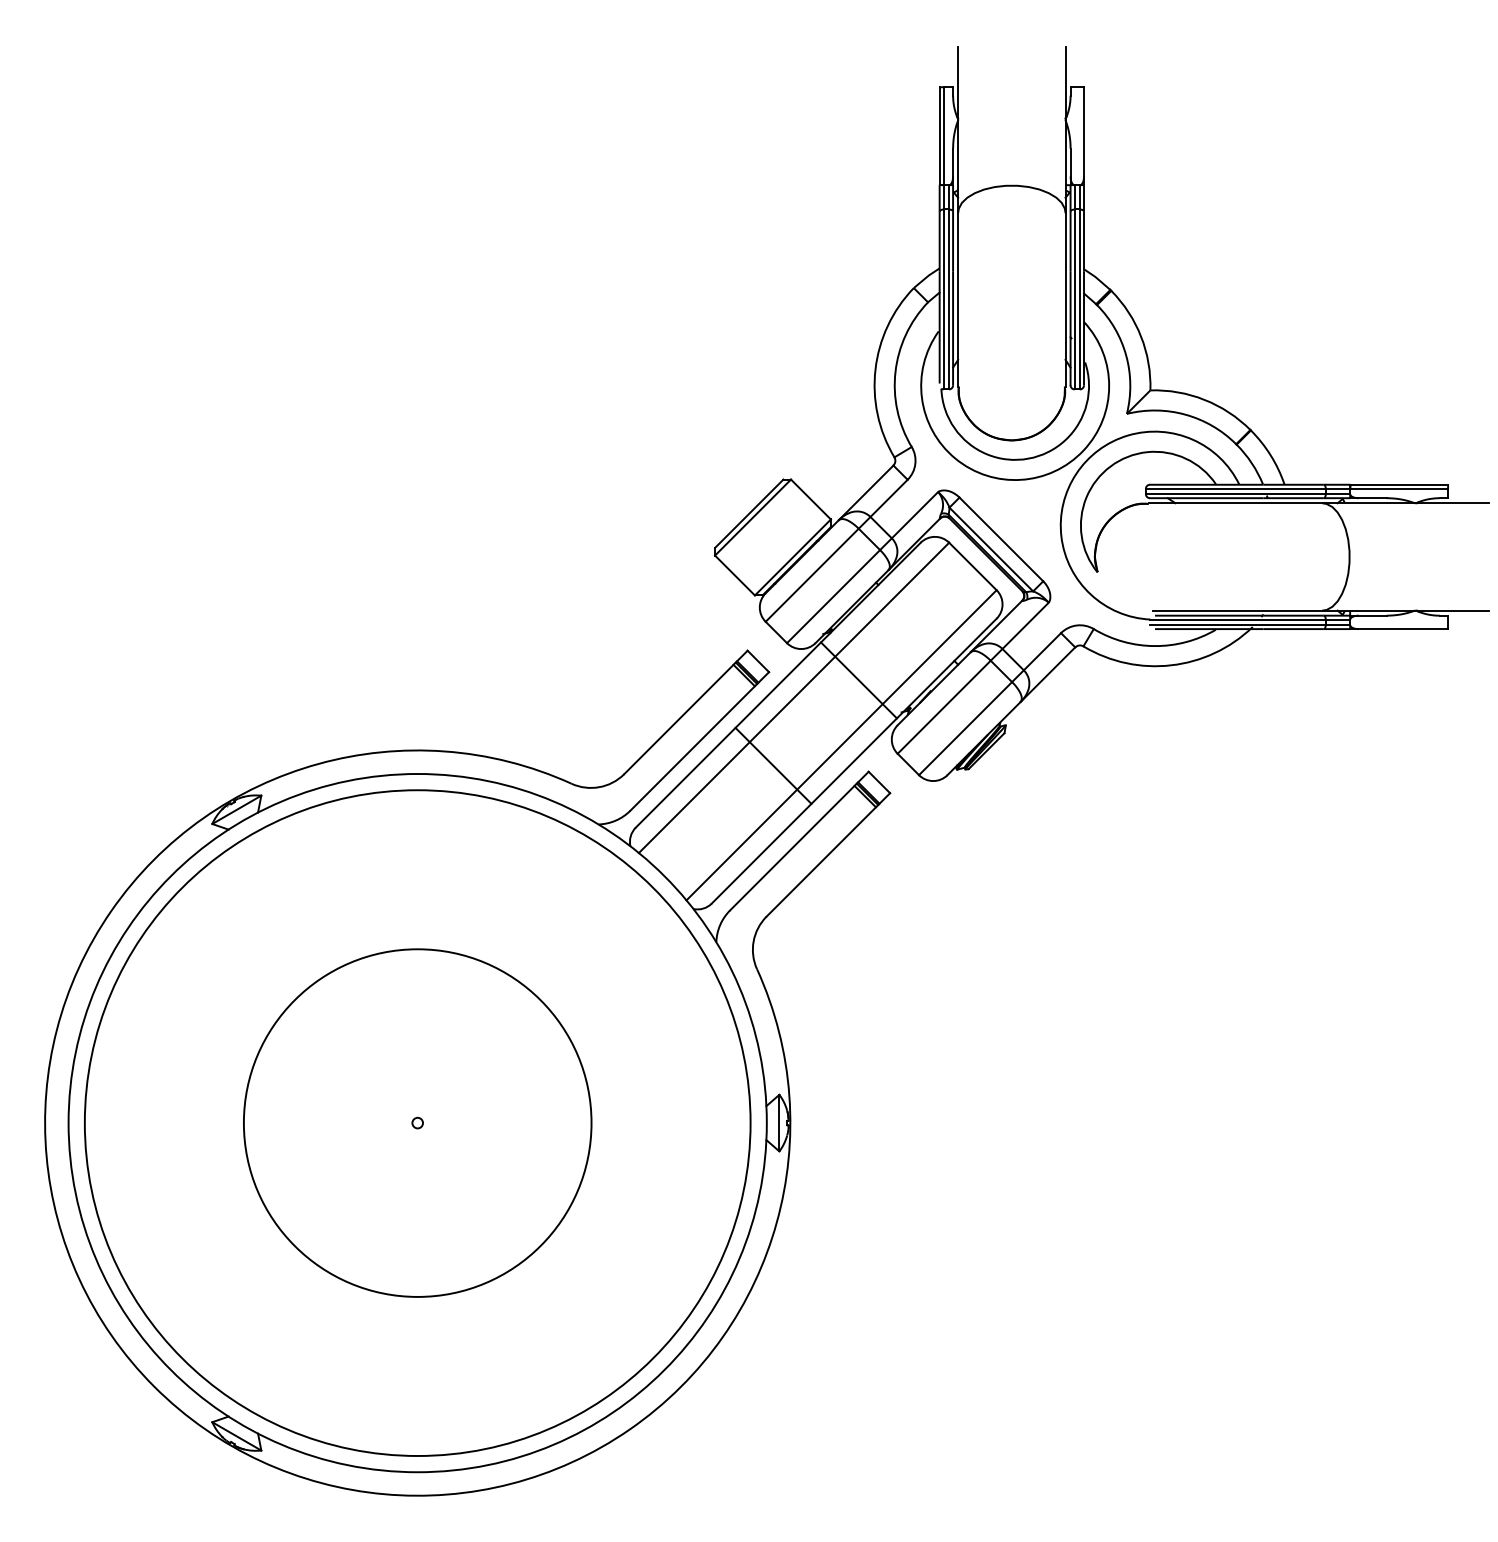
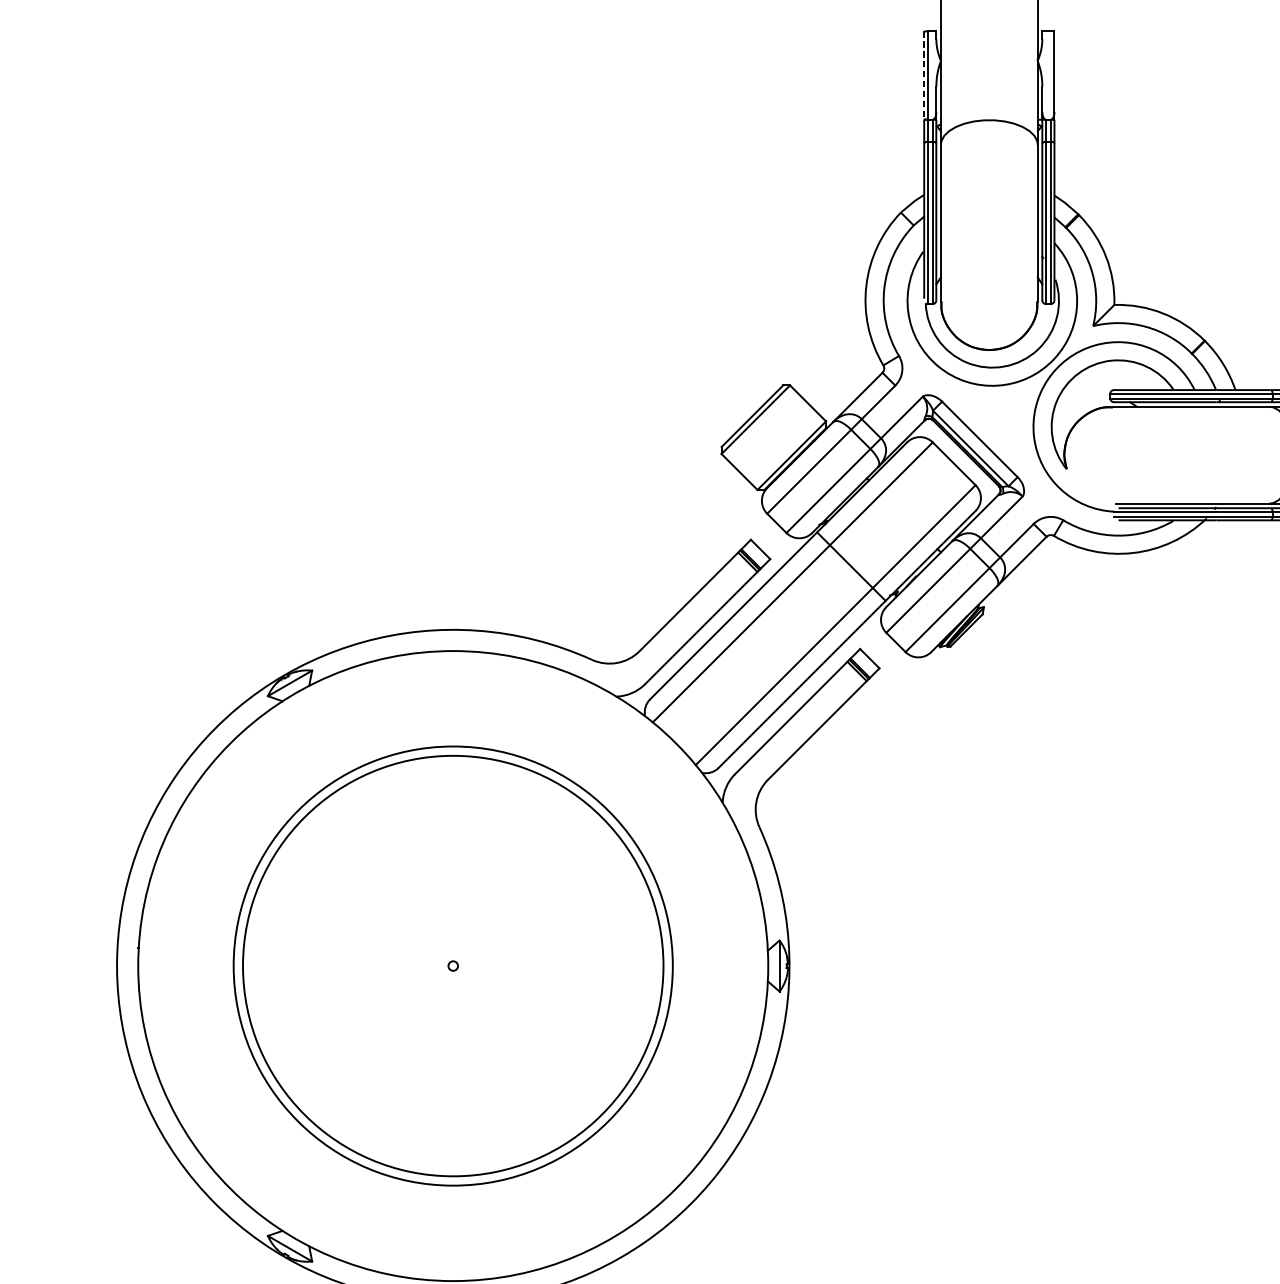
line: (939, 136) -> (924, 75), solid -> dashed
line: (773, 765) -> (774, 643), removed
circle: (417, 1122) -> (453, 965), size x0.7
circle: (417, 1122) -> (453, 965), size x1.4

